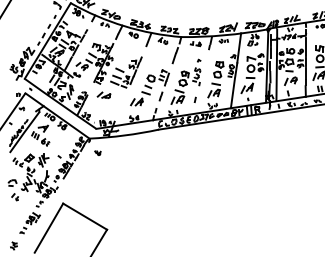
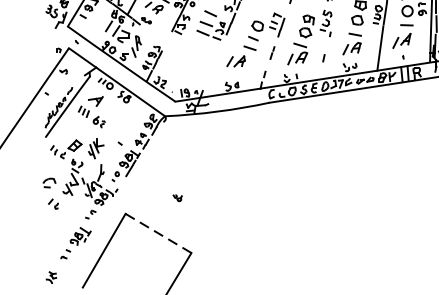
part: (103, 94) -> (186, 50), removed
part: (97, 152) -> (177, 197), moved
line: (85, 216) -> (159, 233), solid -> dashed

